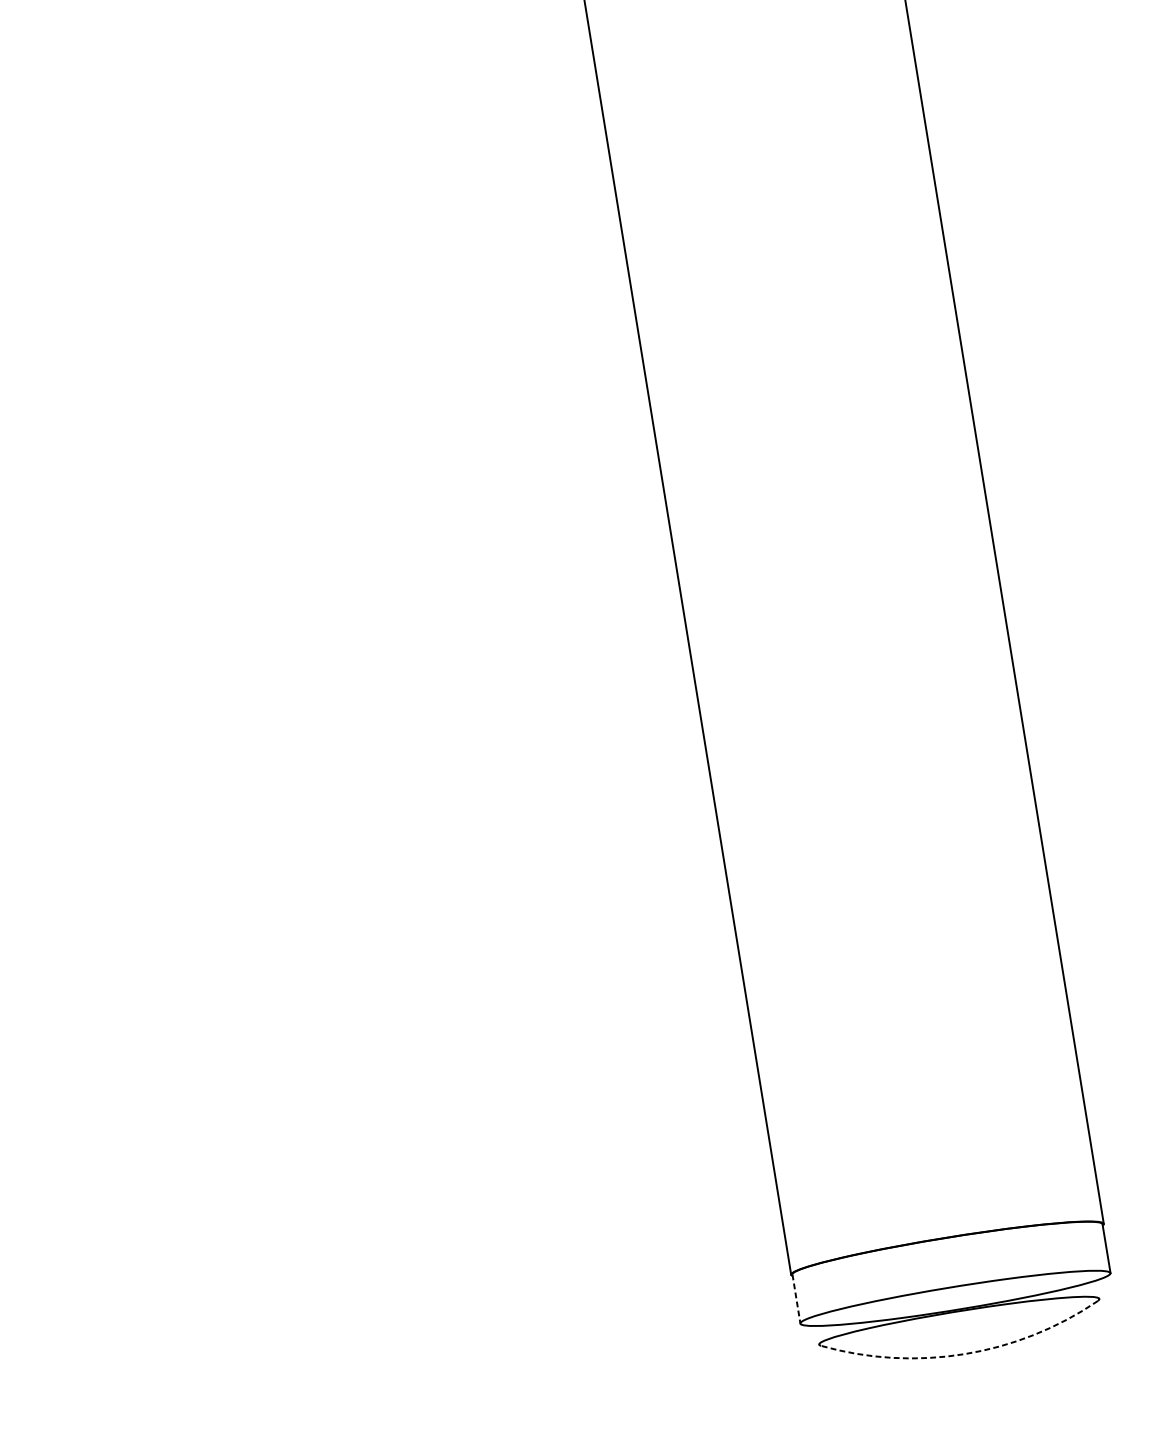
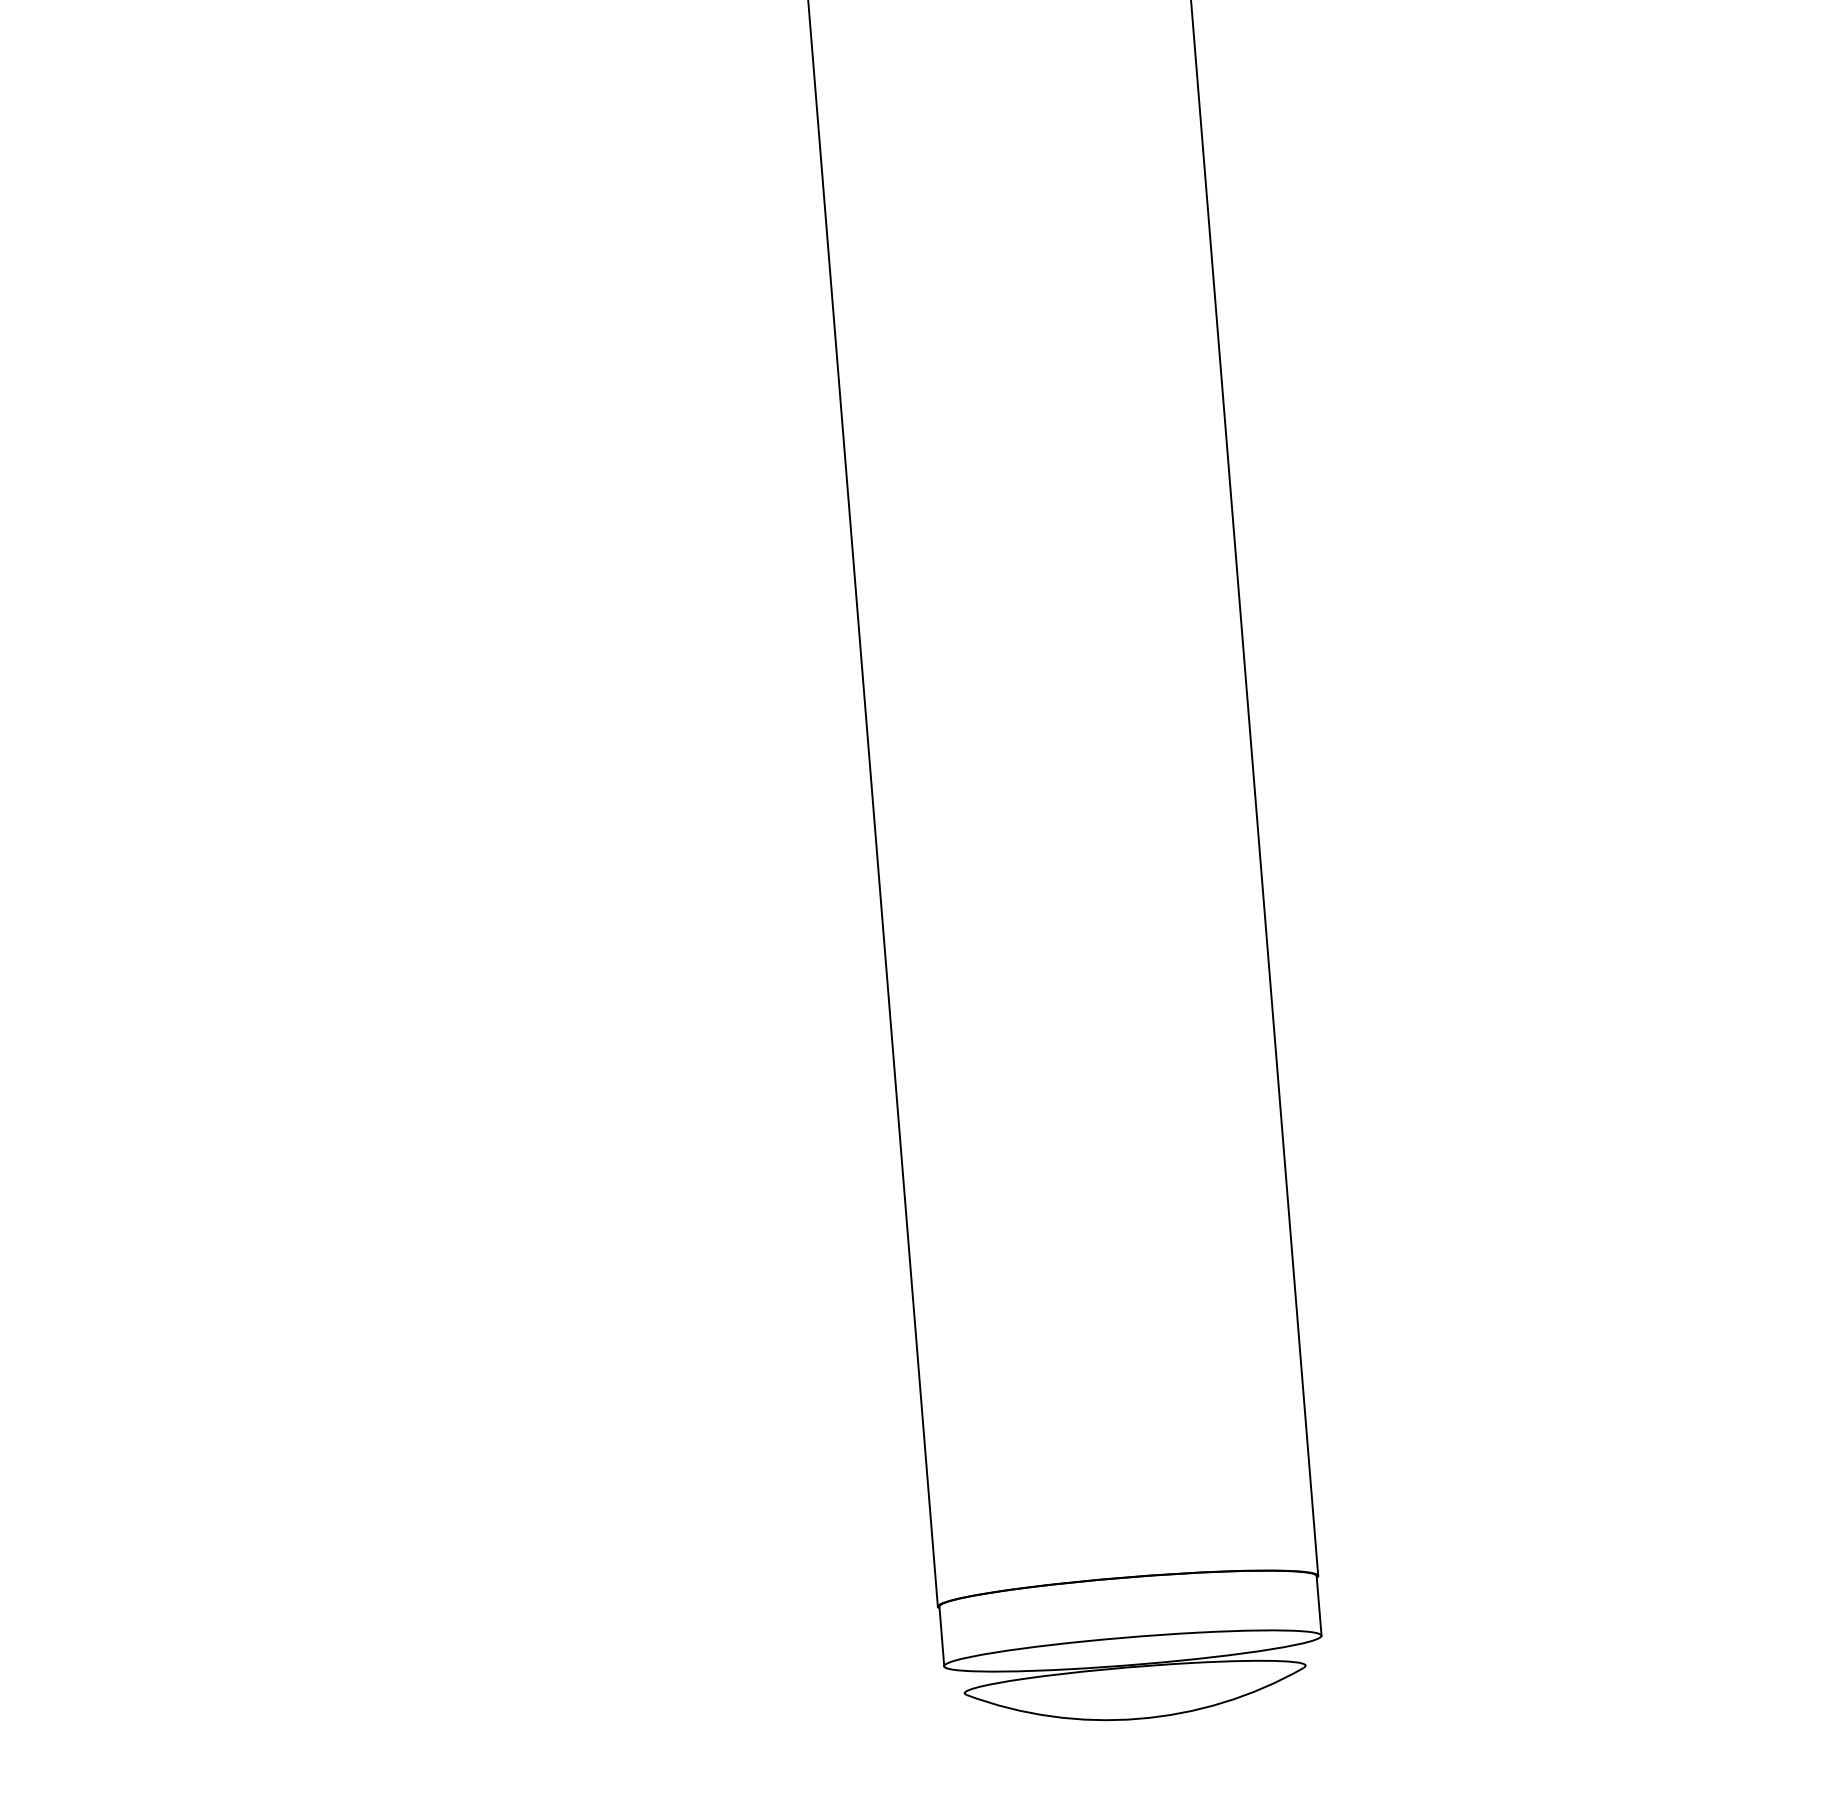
line: (796, 1299) -> (941, 1636), dashed -> solid
arc: (964, 1353) -> (1138, 1718), dashed -> solid

